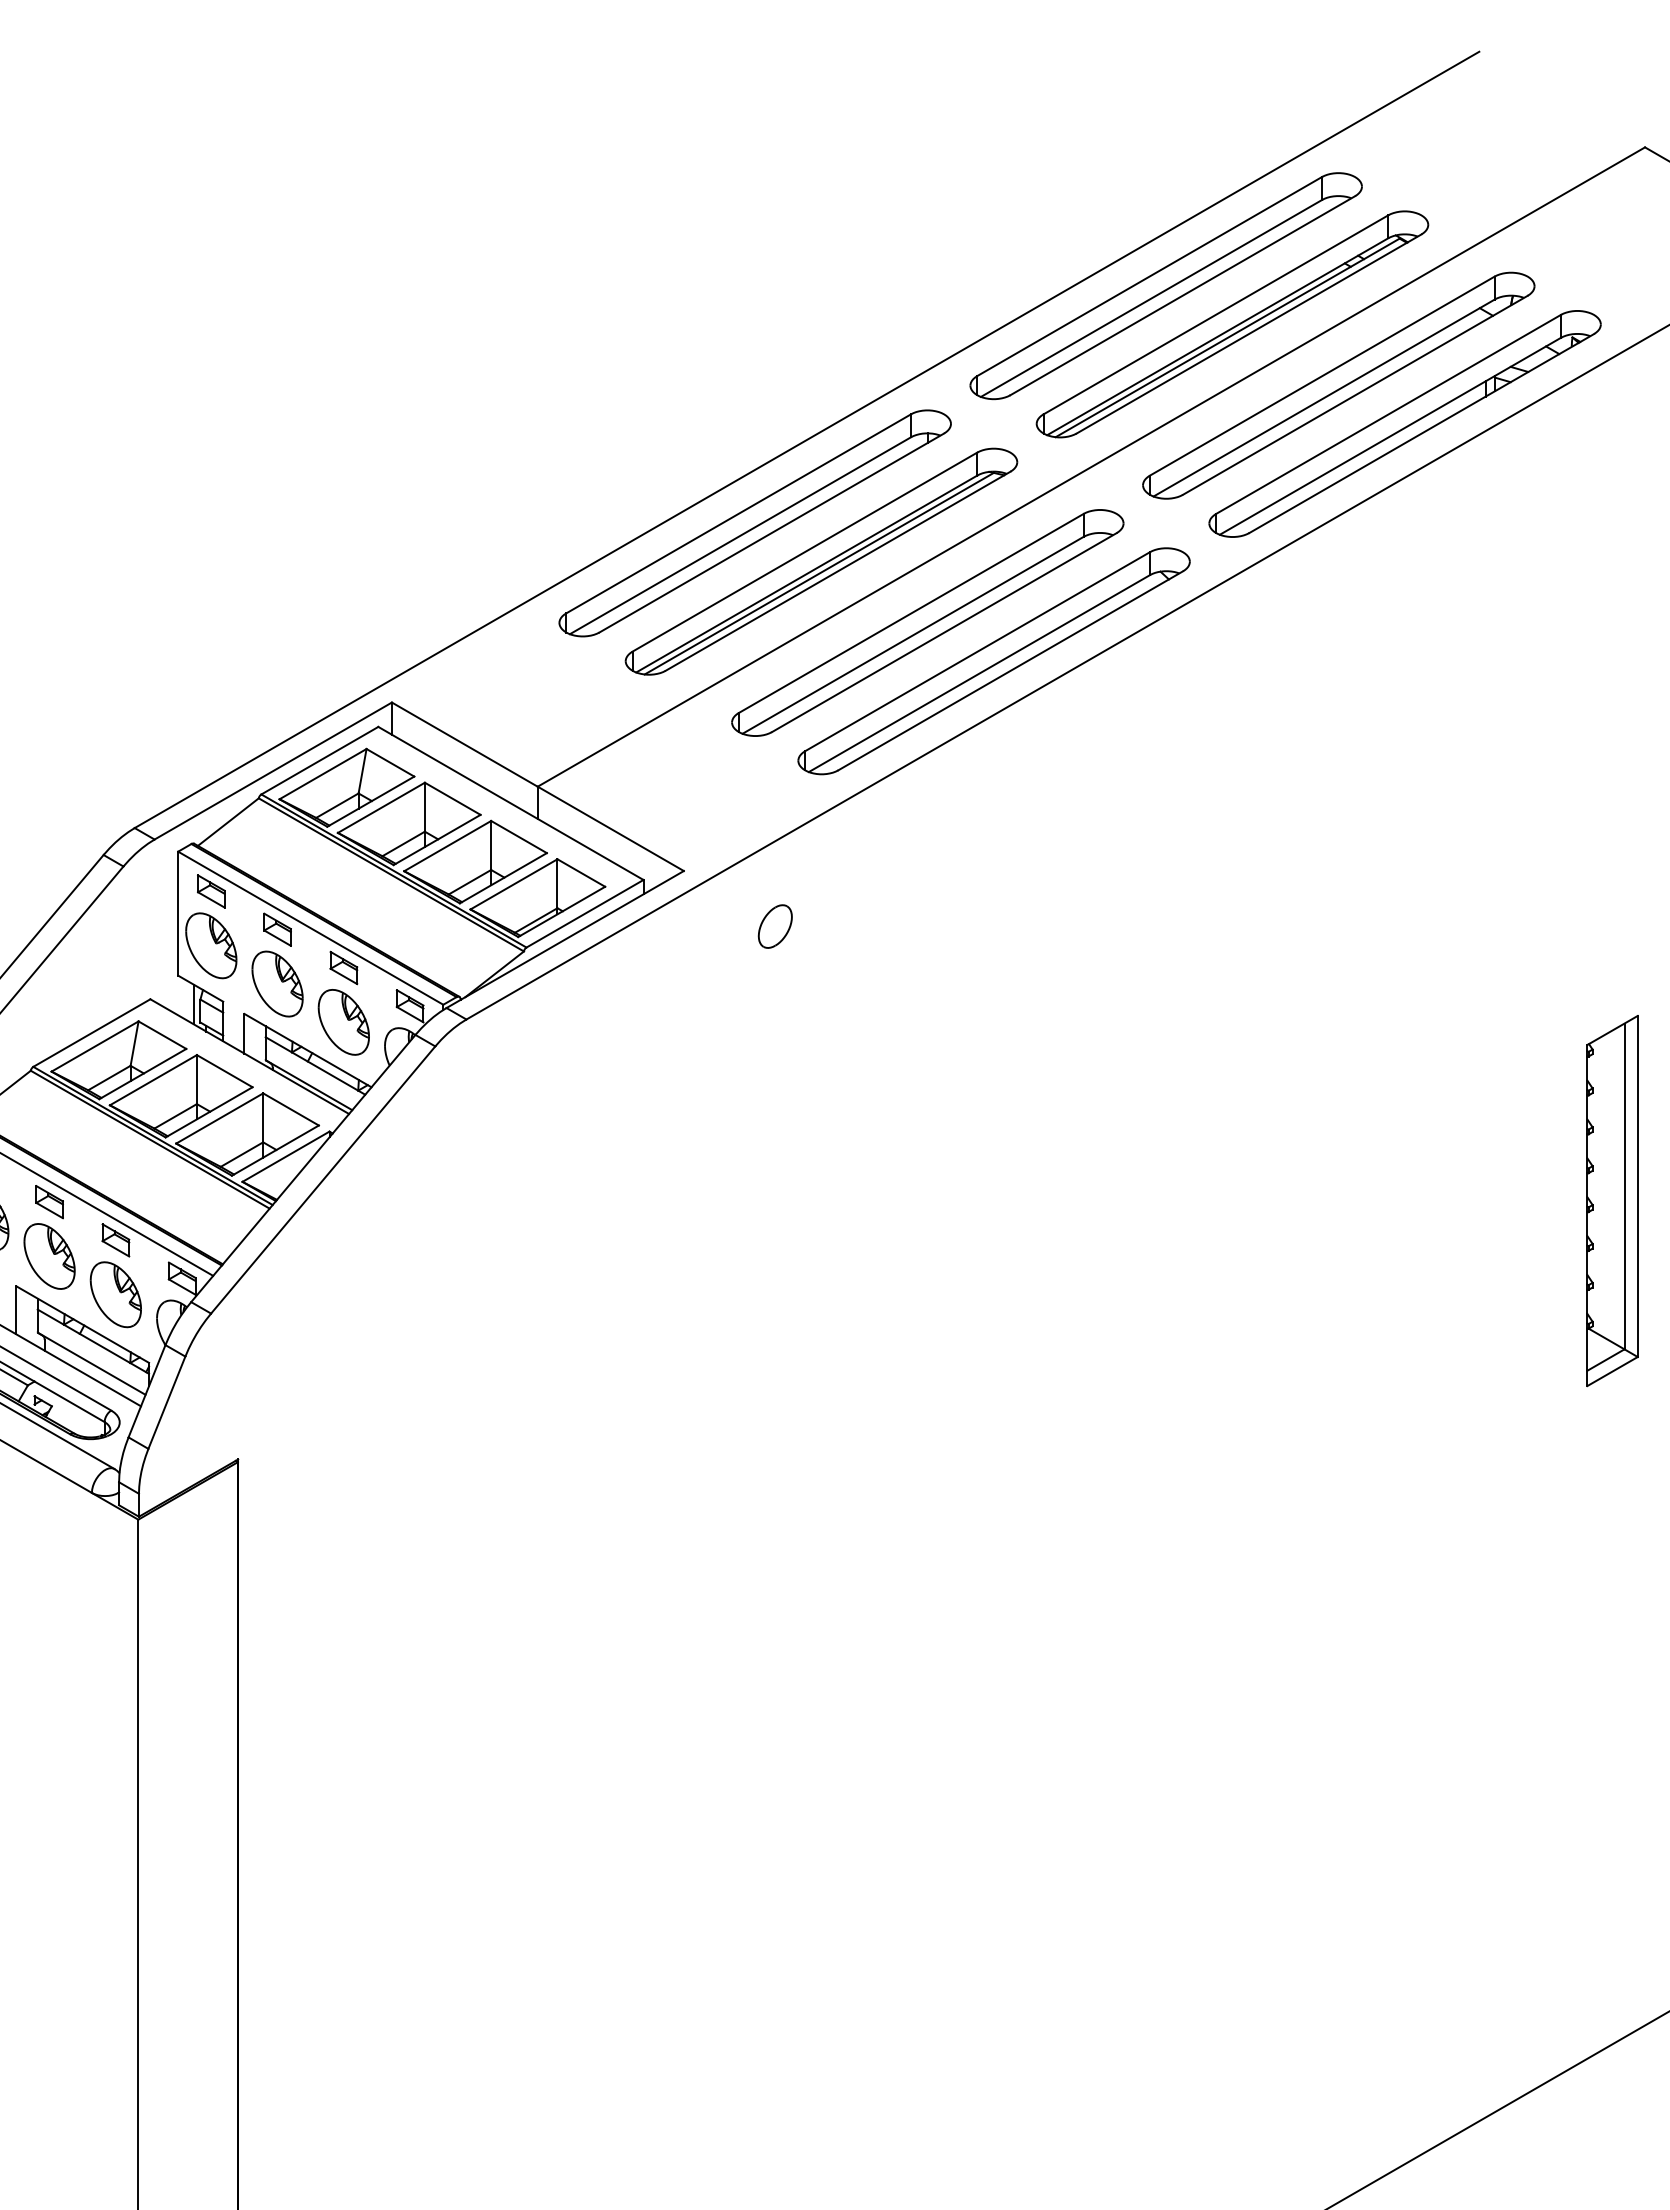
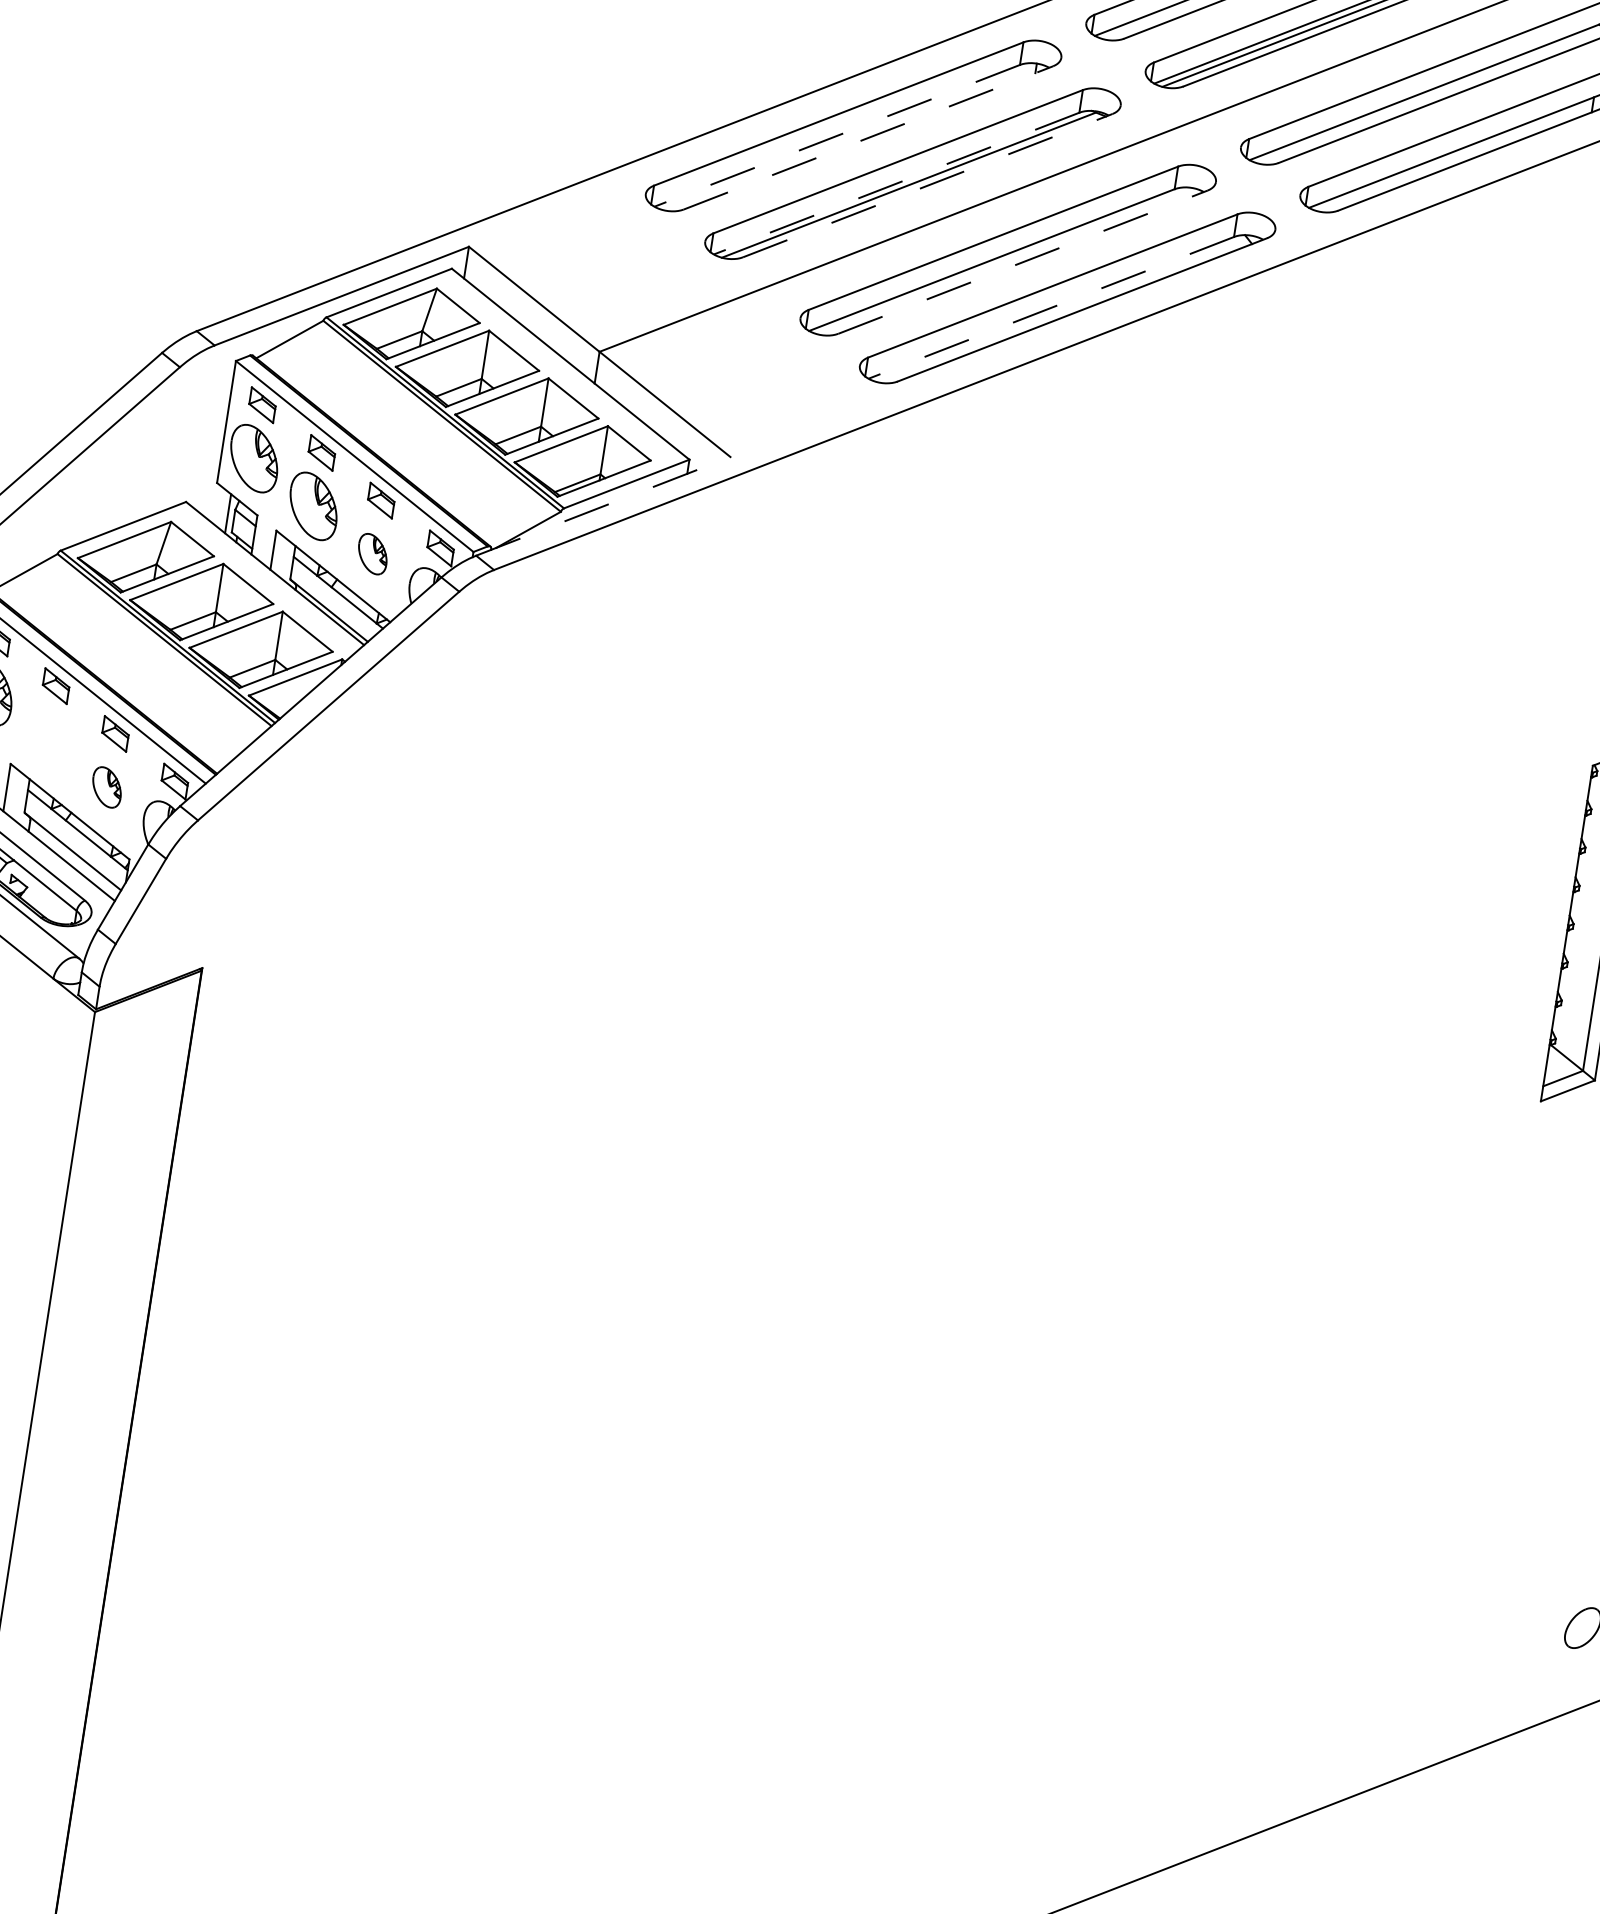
line: (772, 532) -> (869, 137), solid -> dashed
line: (740, 535) -> (837, 135), solid -> dashed
line: (838, 571) -> (928, 185), solid -> dashed
line: (806, 574) -> (896, 184), solid -> dashed
line: (944, 632) -> (1023, 262), solid -> dashed
line: (979, 673) -> (1051, 307), solid -> dashed
part: (774, 926) -> (811, 525), removed
line: (565, 939) -> (603, 506), solid -> dashed
part: (343, 1022) -> (372, 554), size x0.6
part: (49, 1256) -> (47, 739), removed
part: (115, 1294) -> (106, 787), size x0.6

